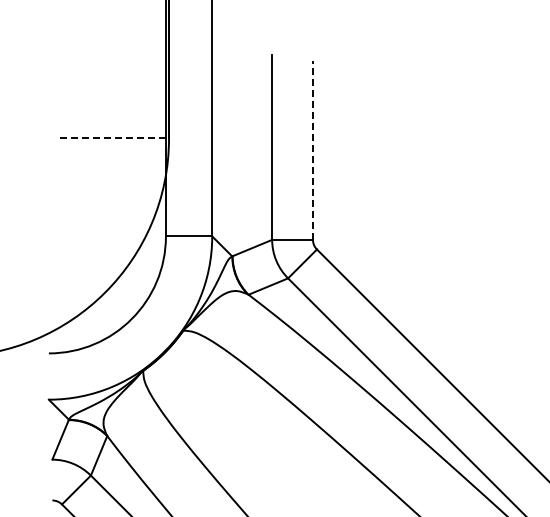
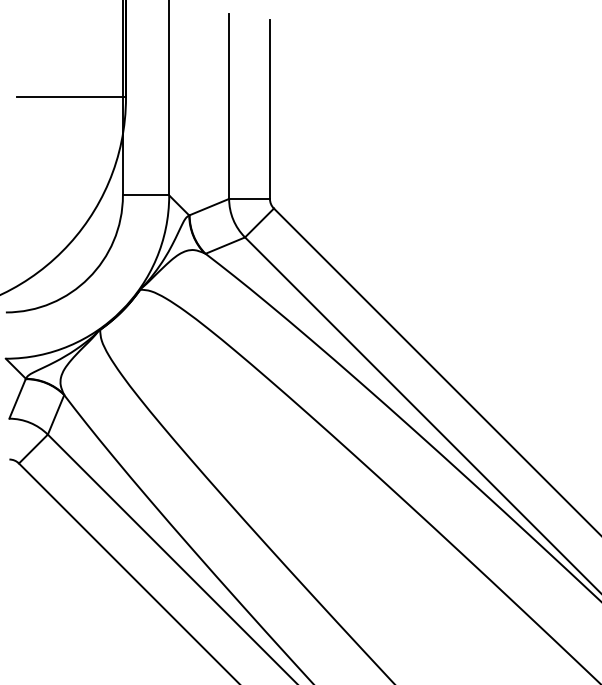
line: (114, 138) -> (71, 97), dashed -> solid
line: (312, 150) -> (269, 109), dashed -> solid

